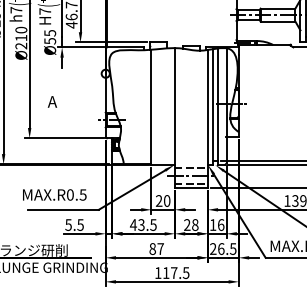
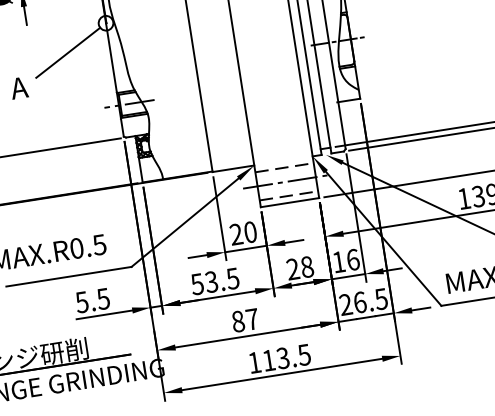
line: (82, 86) -> (68, 52), added
text: (133, 224) -> (197, 283), 43.5 -> 53.5
text: (173, 273) -> (282, 359), 117.5 -> 113.5

